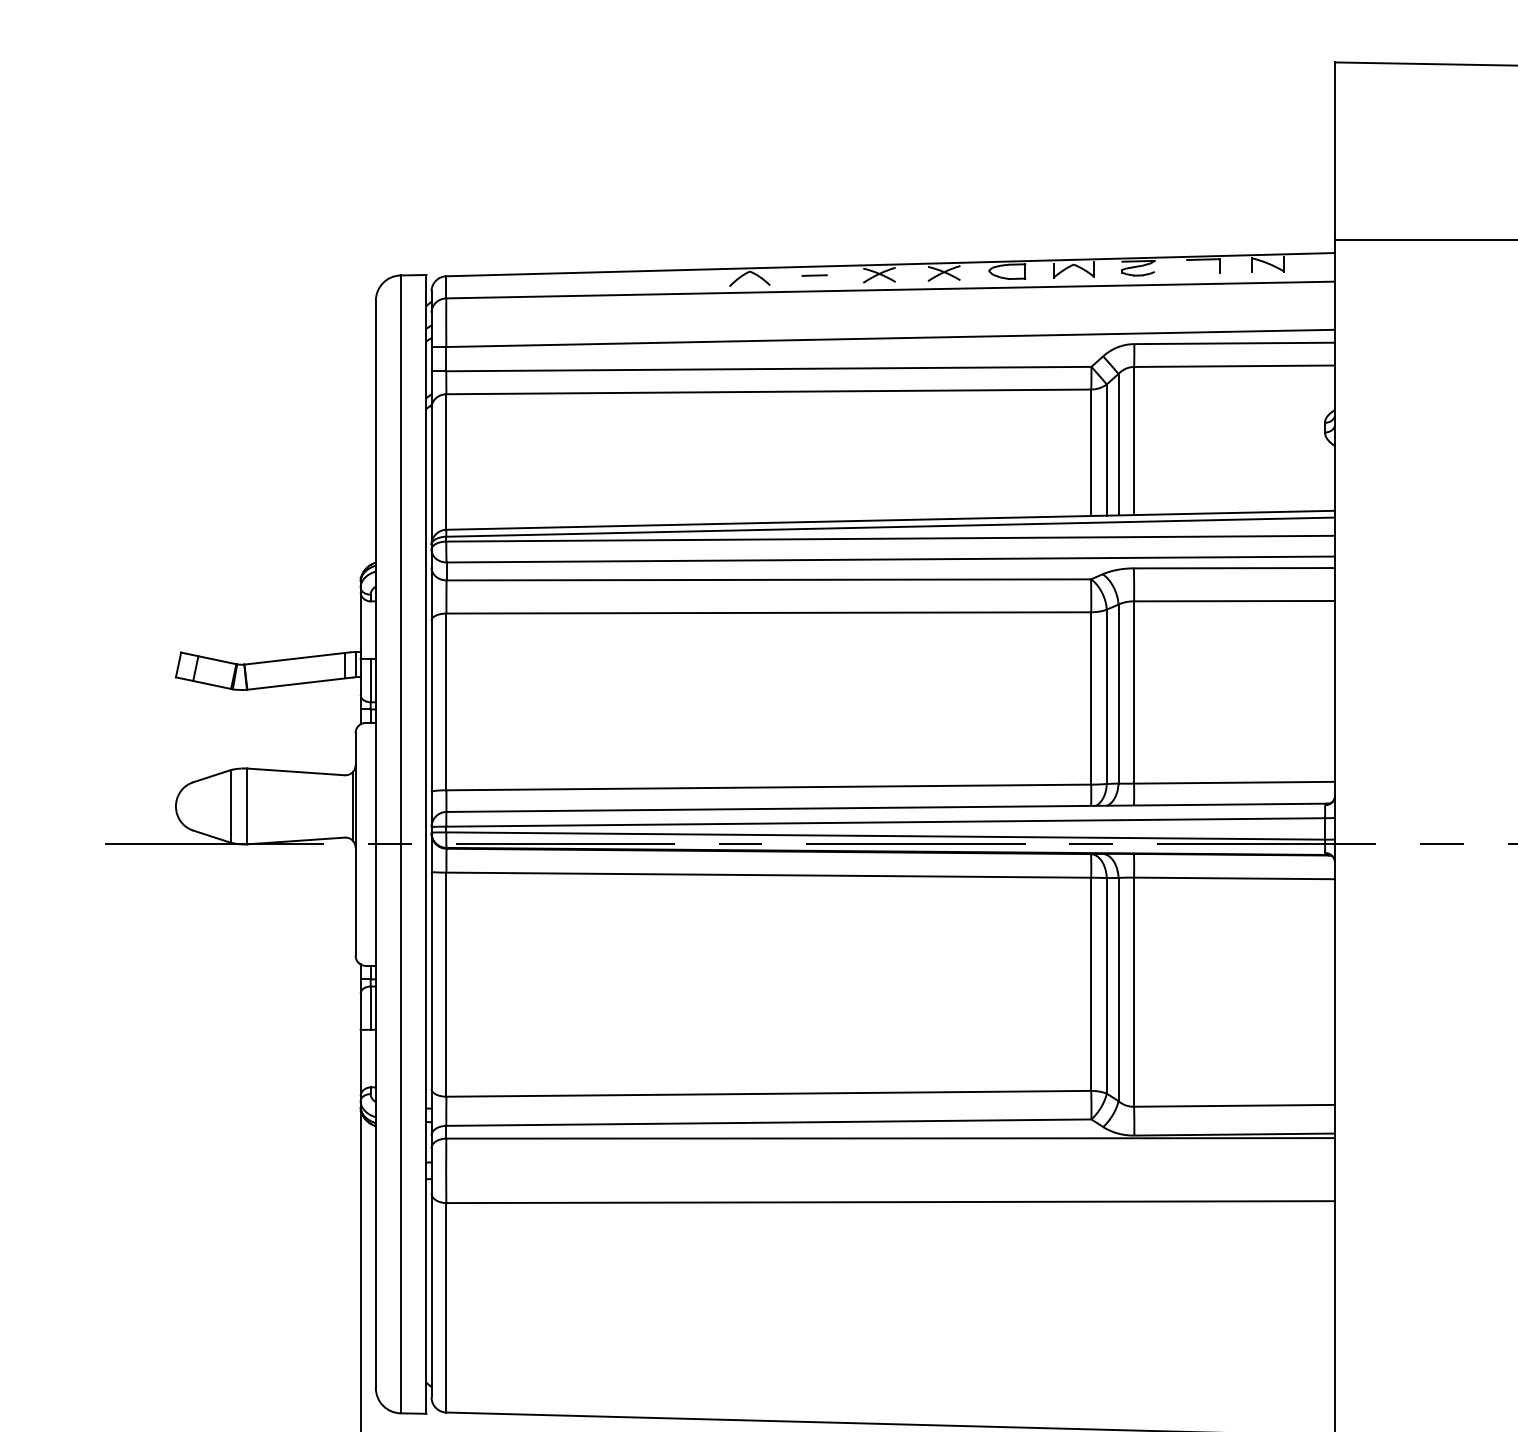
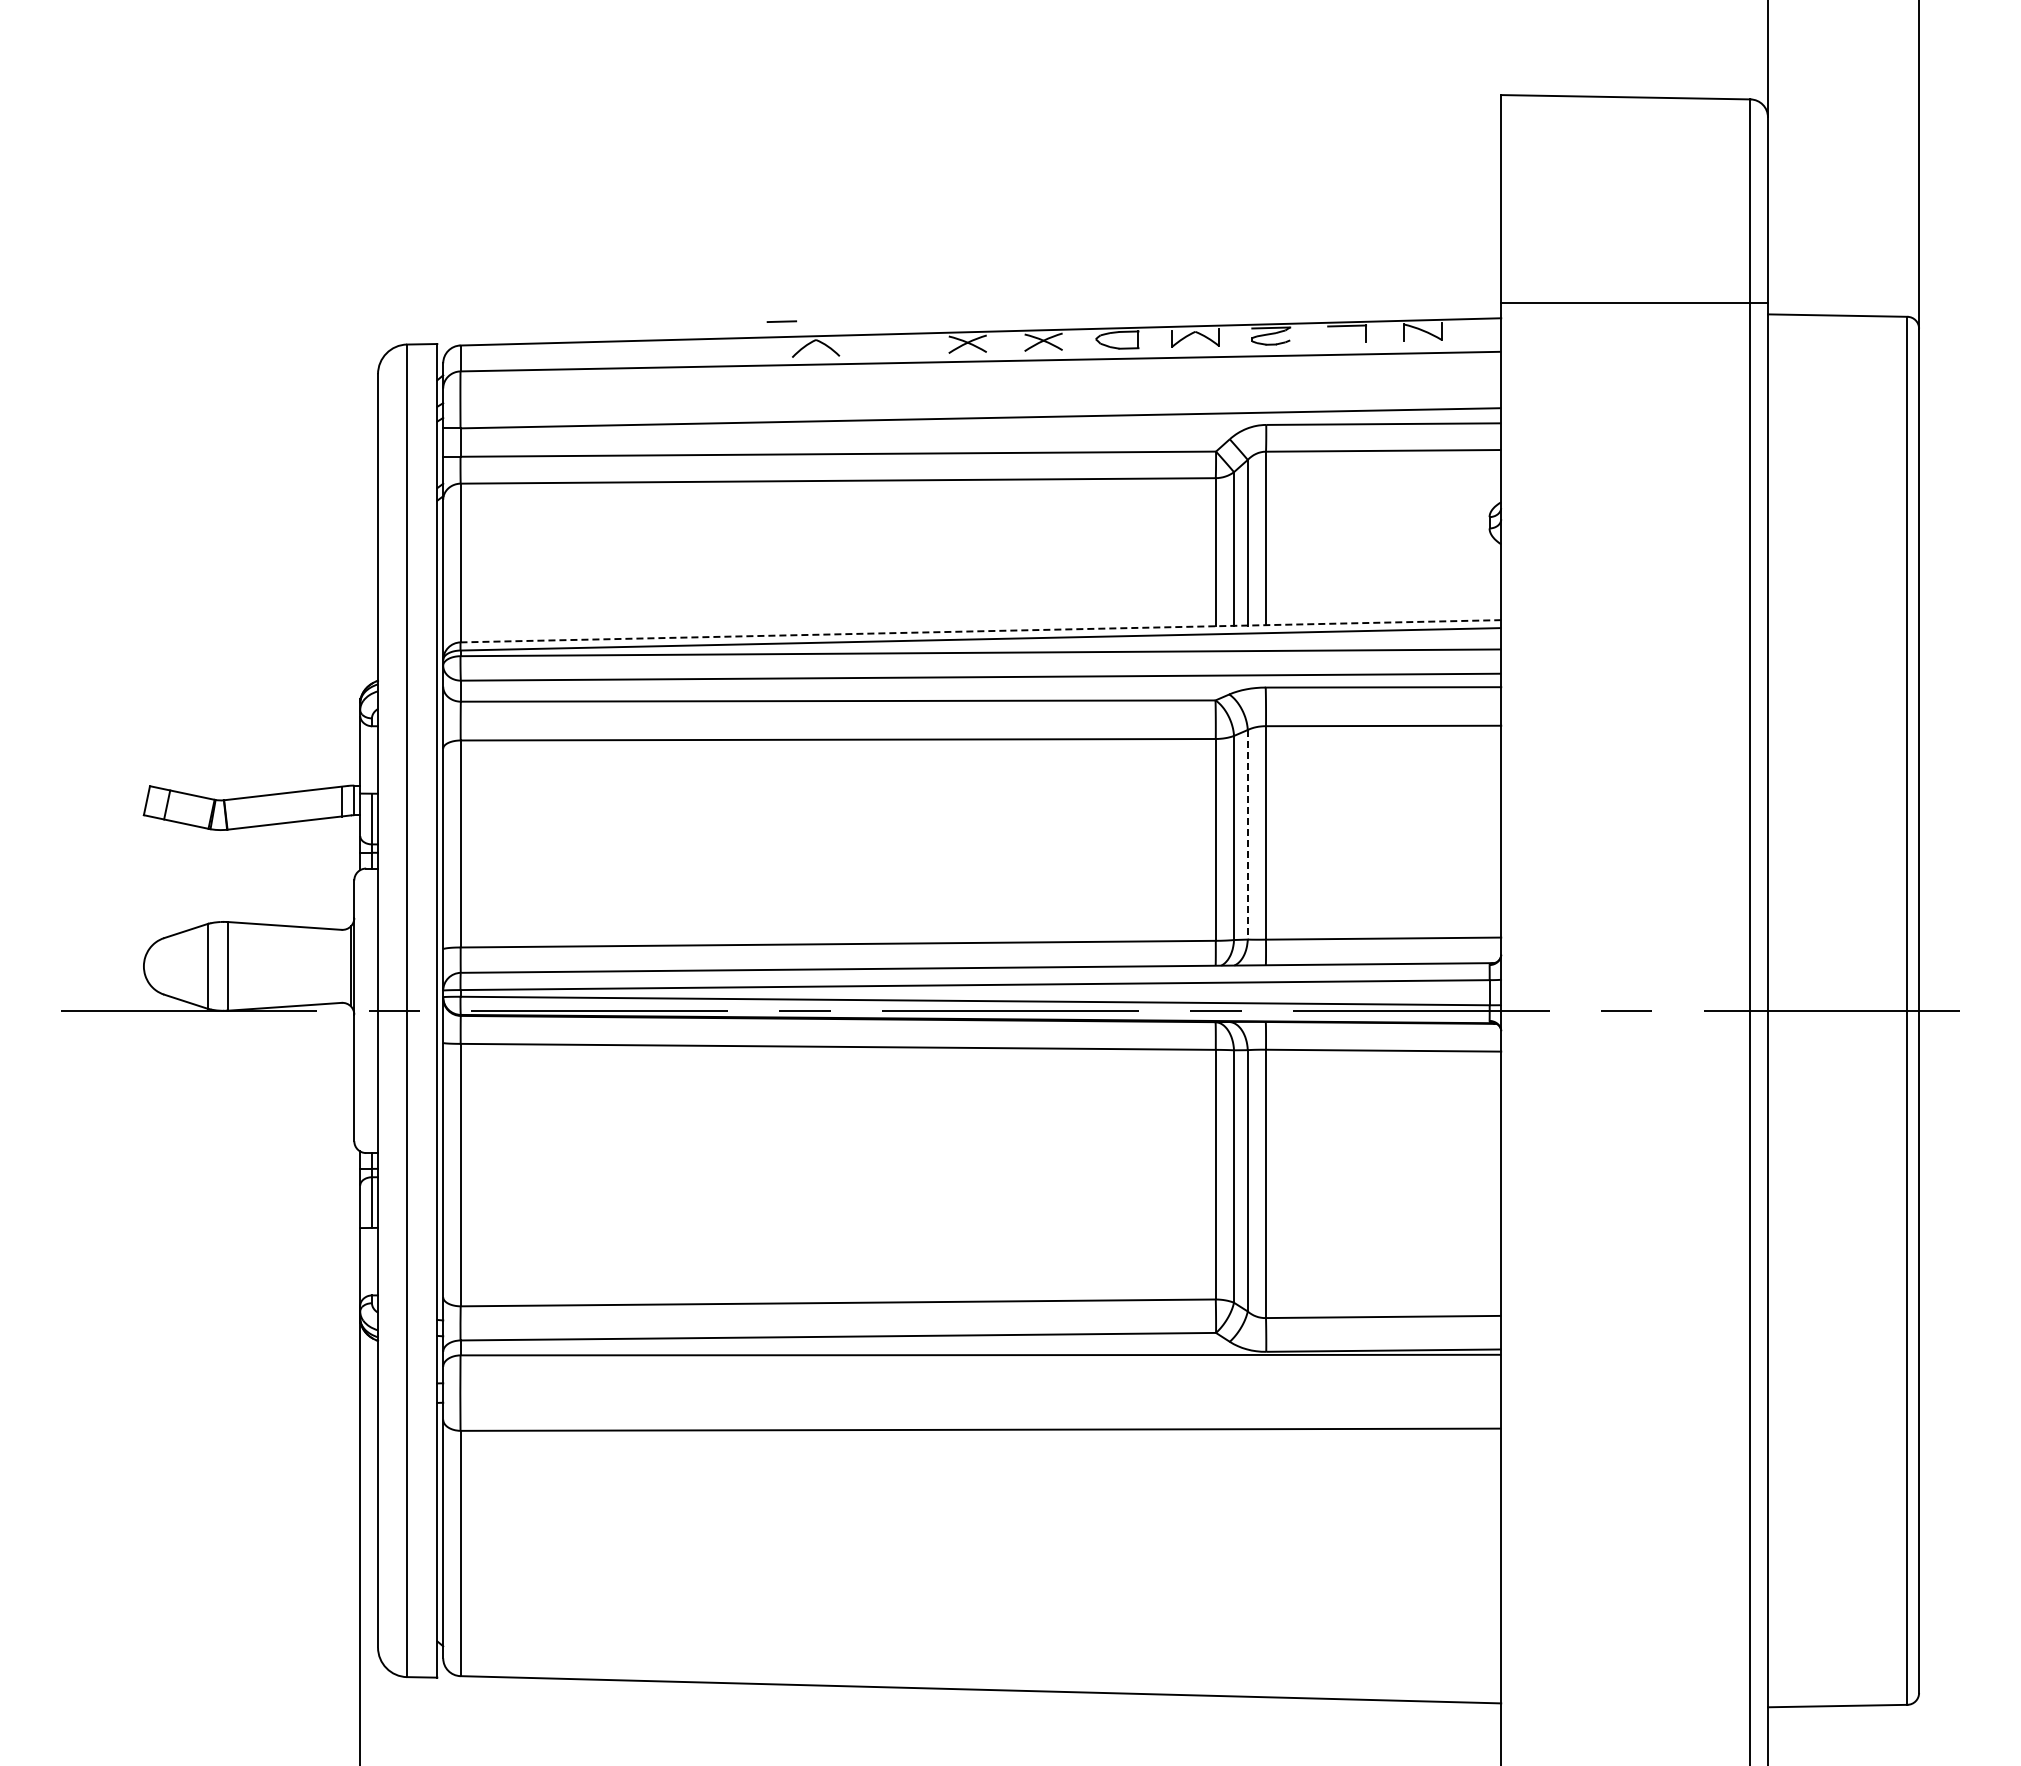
line: (814, 275) -> (781, 321), moved
line: (890, 520) -> (980, 631), solid -> dashed
line: (1118, 693) -> (1247, 834), solid -> dashed

